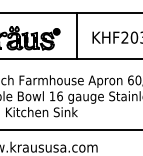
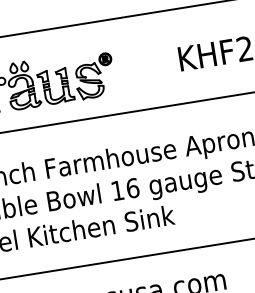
line: (76, 36) -> (146, 62), removed

